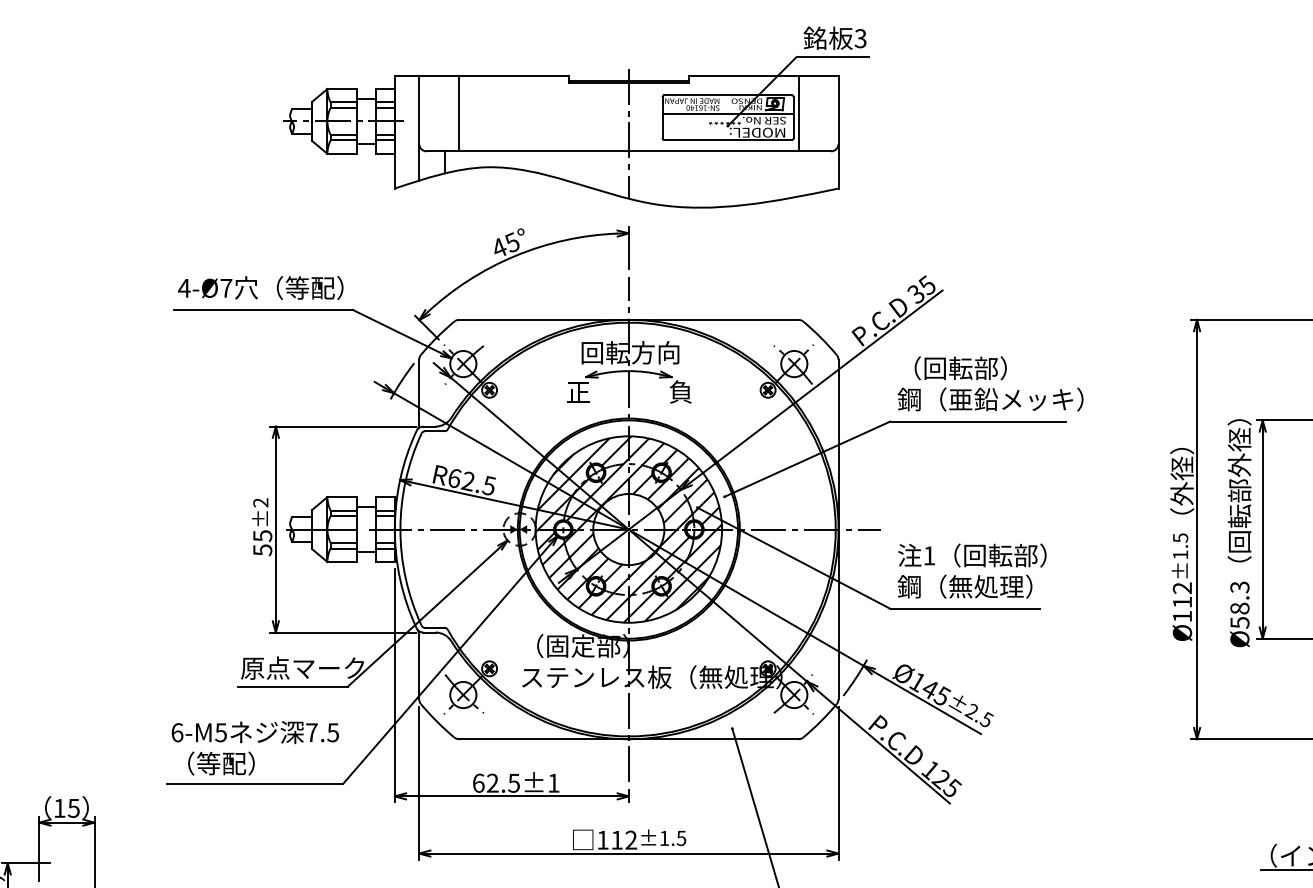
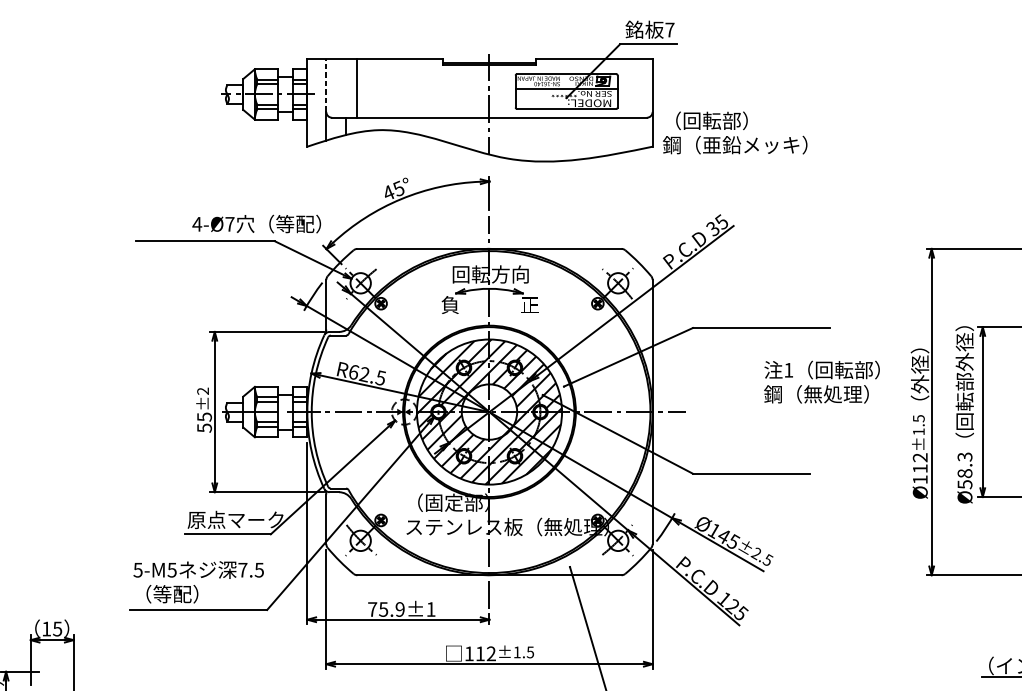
text: (860, 38) -> (669, 29), 3 -> 7
line: (419, 110) -> (326, 85), solid -> dashed
line: (798, 113) -> (621, 88), removed
text: (260, 287) -> (256, 223), moved
text: (990, 383) -> (735, 132), moved
text: (578, 391) -> (450, 304), 正 -> 負
text: (680, 391) -> (529, 304), 負 -> 正
text: (971, 570) -> (821, 381), moved
text: (177, 732) -> (138, 570), 6-M5 -> 5-M5
text: (496, 782) -> (386, 608), 62.5±1 -> 75.9±1

